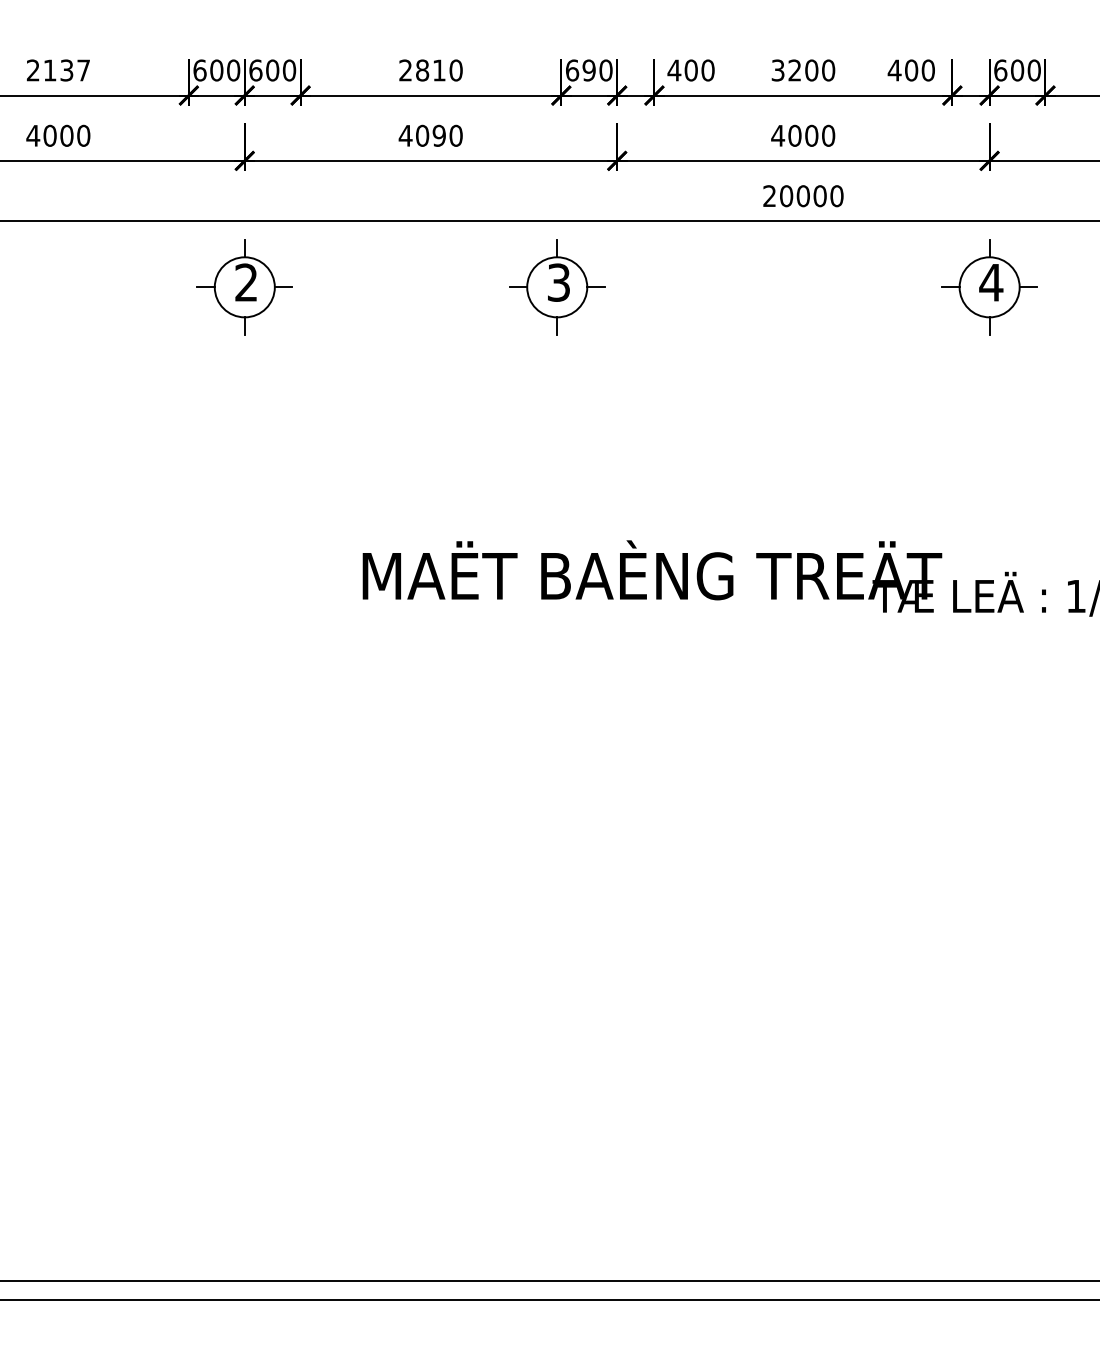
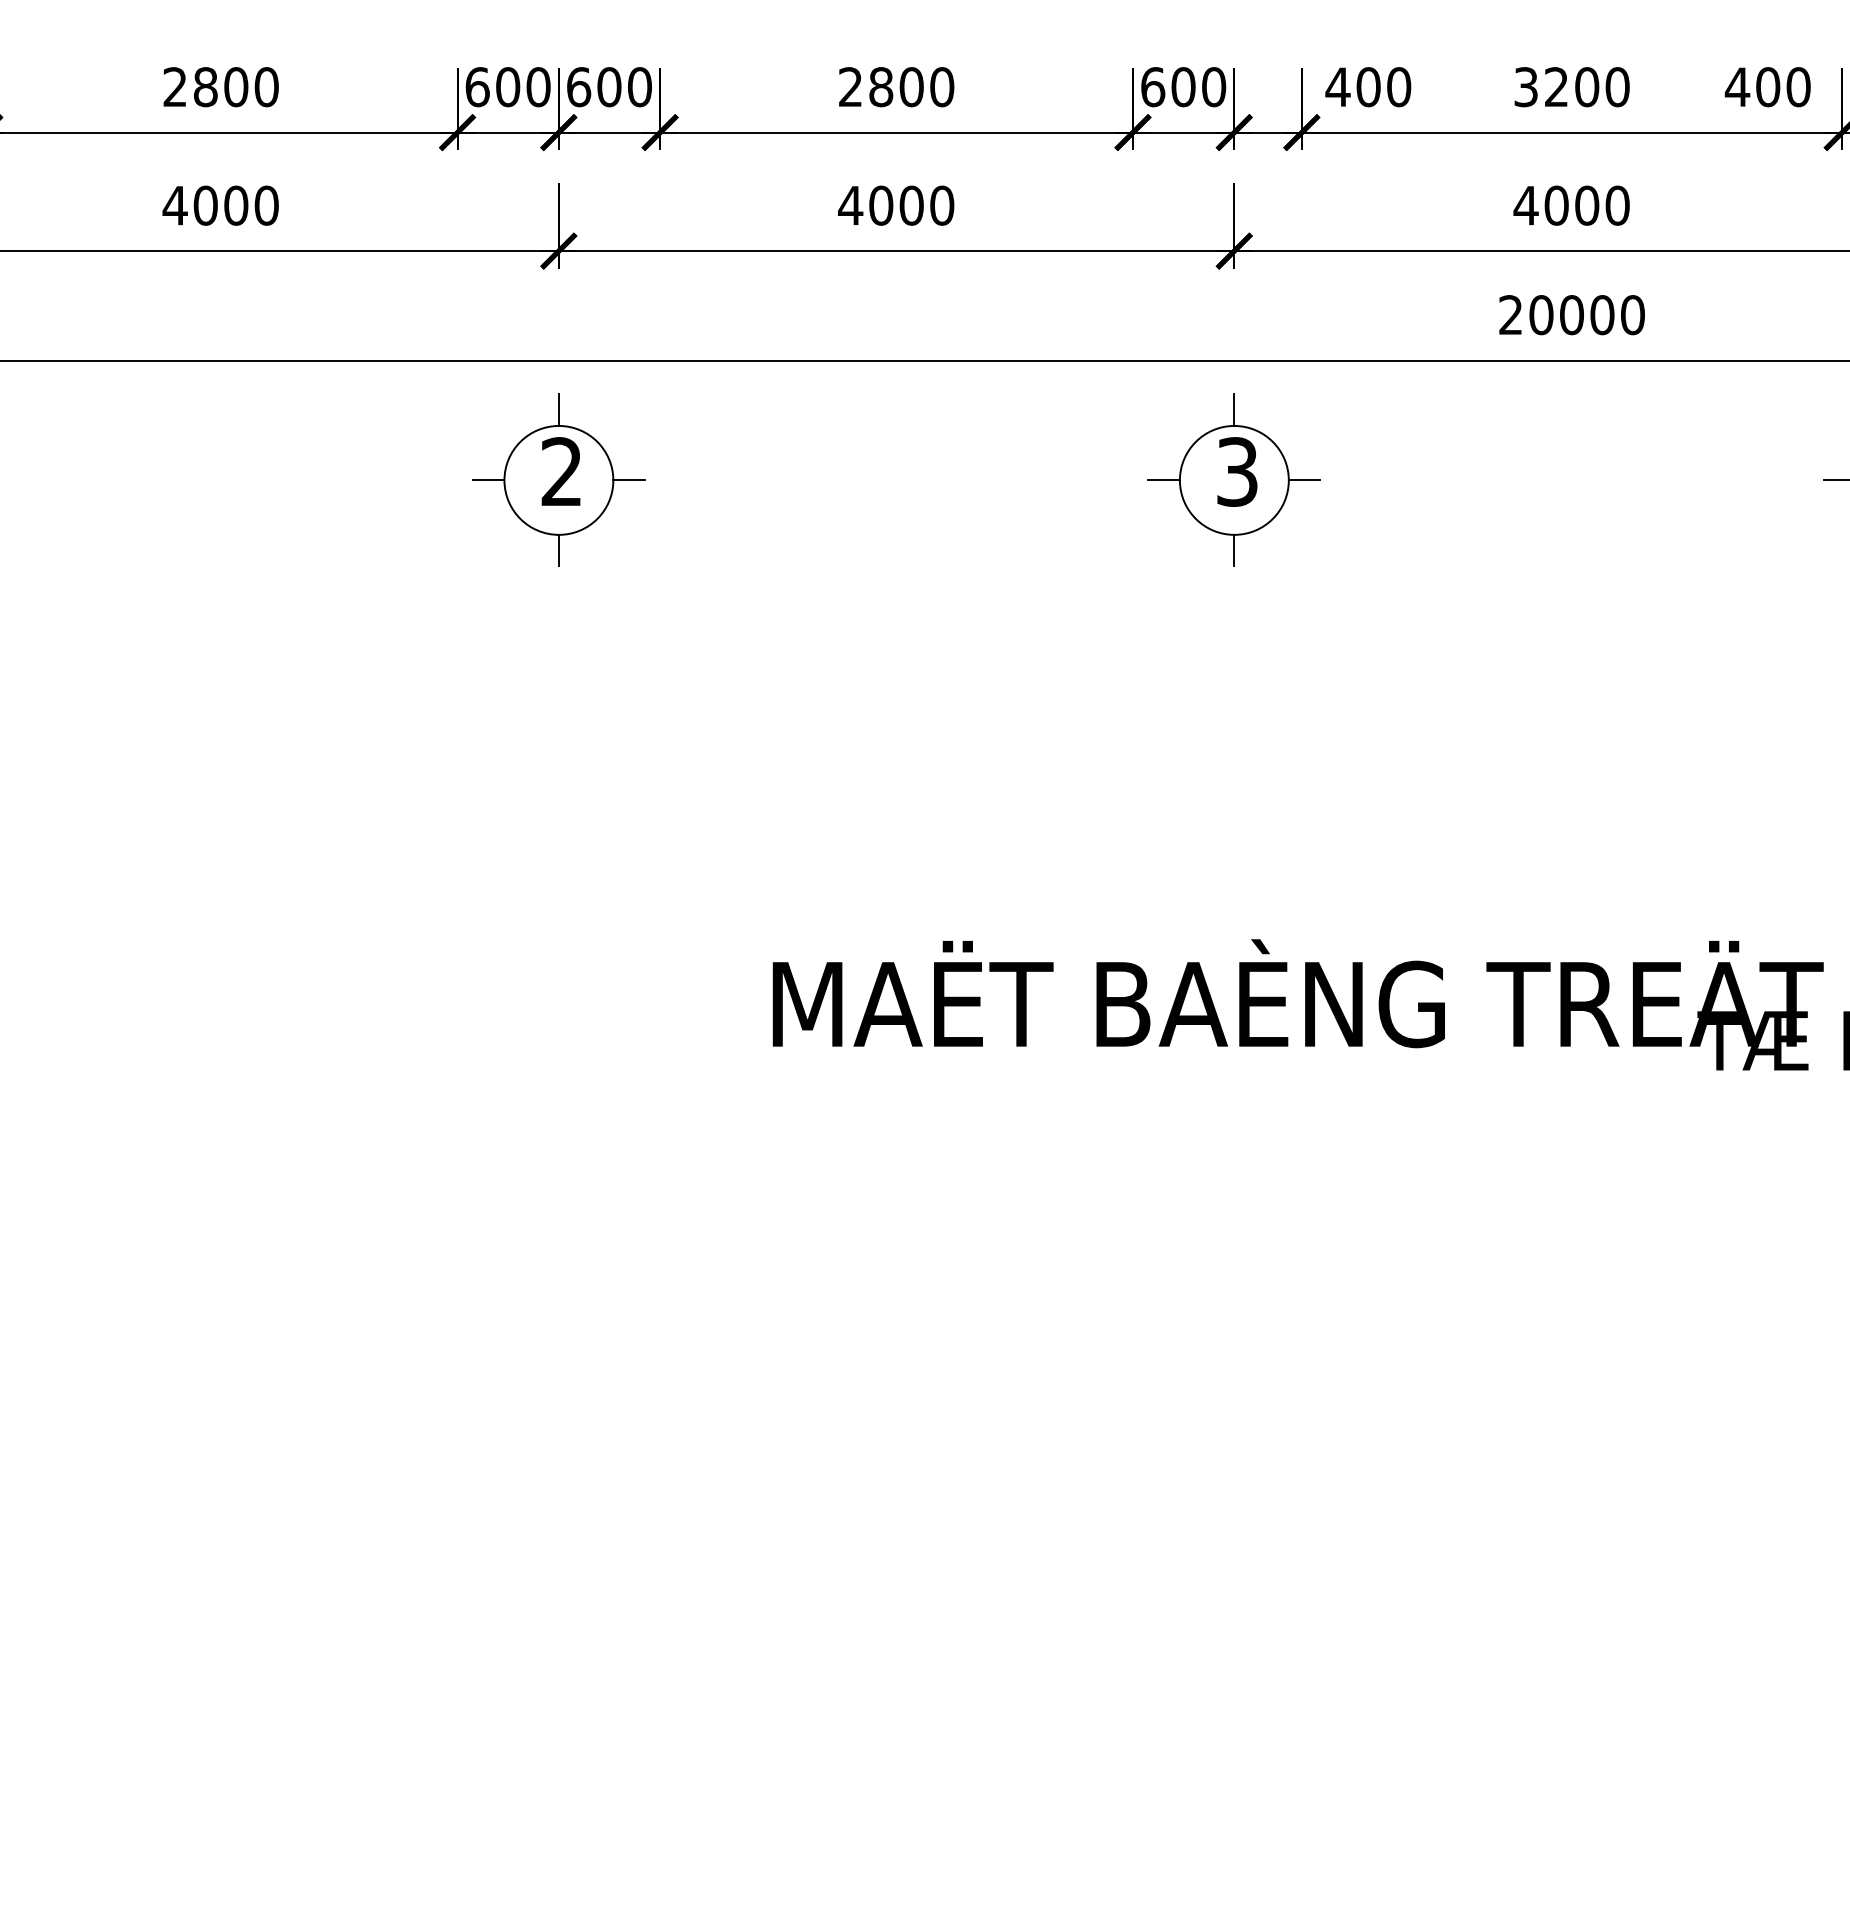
text: (66, 70) -> (235, 87), 2137 -> 2800
text: (438, 70) -> (910, 87), 2810 -> 2800
text: (588, 70) -> (1182, 87), 690 -> 600
text: (438, 135) -> (910, 205), 4090 -> 4000
part: (557, 287) -> (1234, 480), moved

